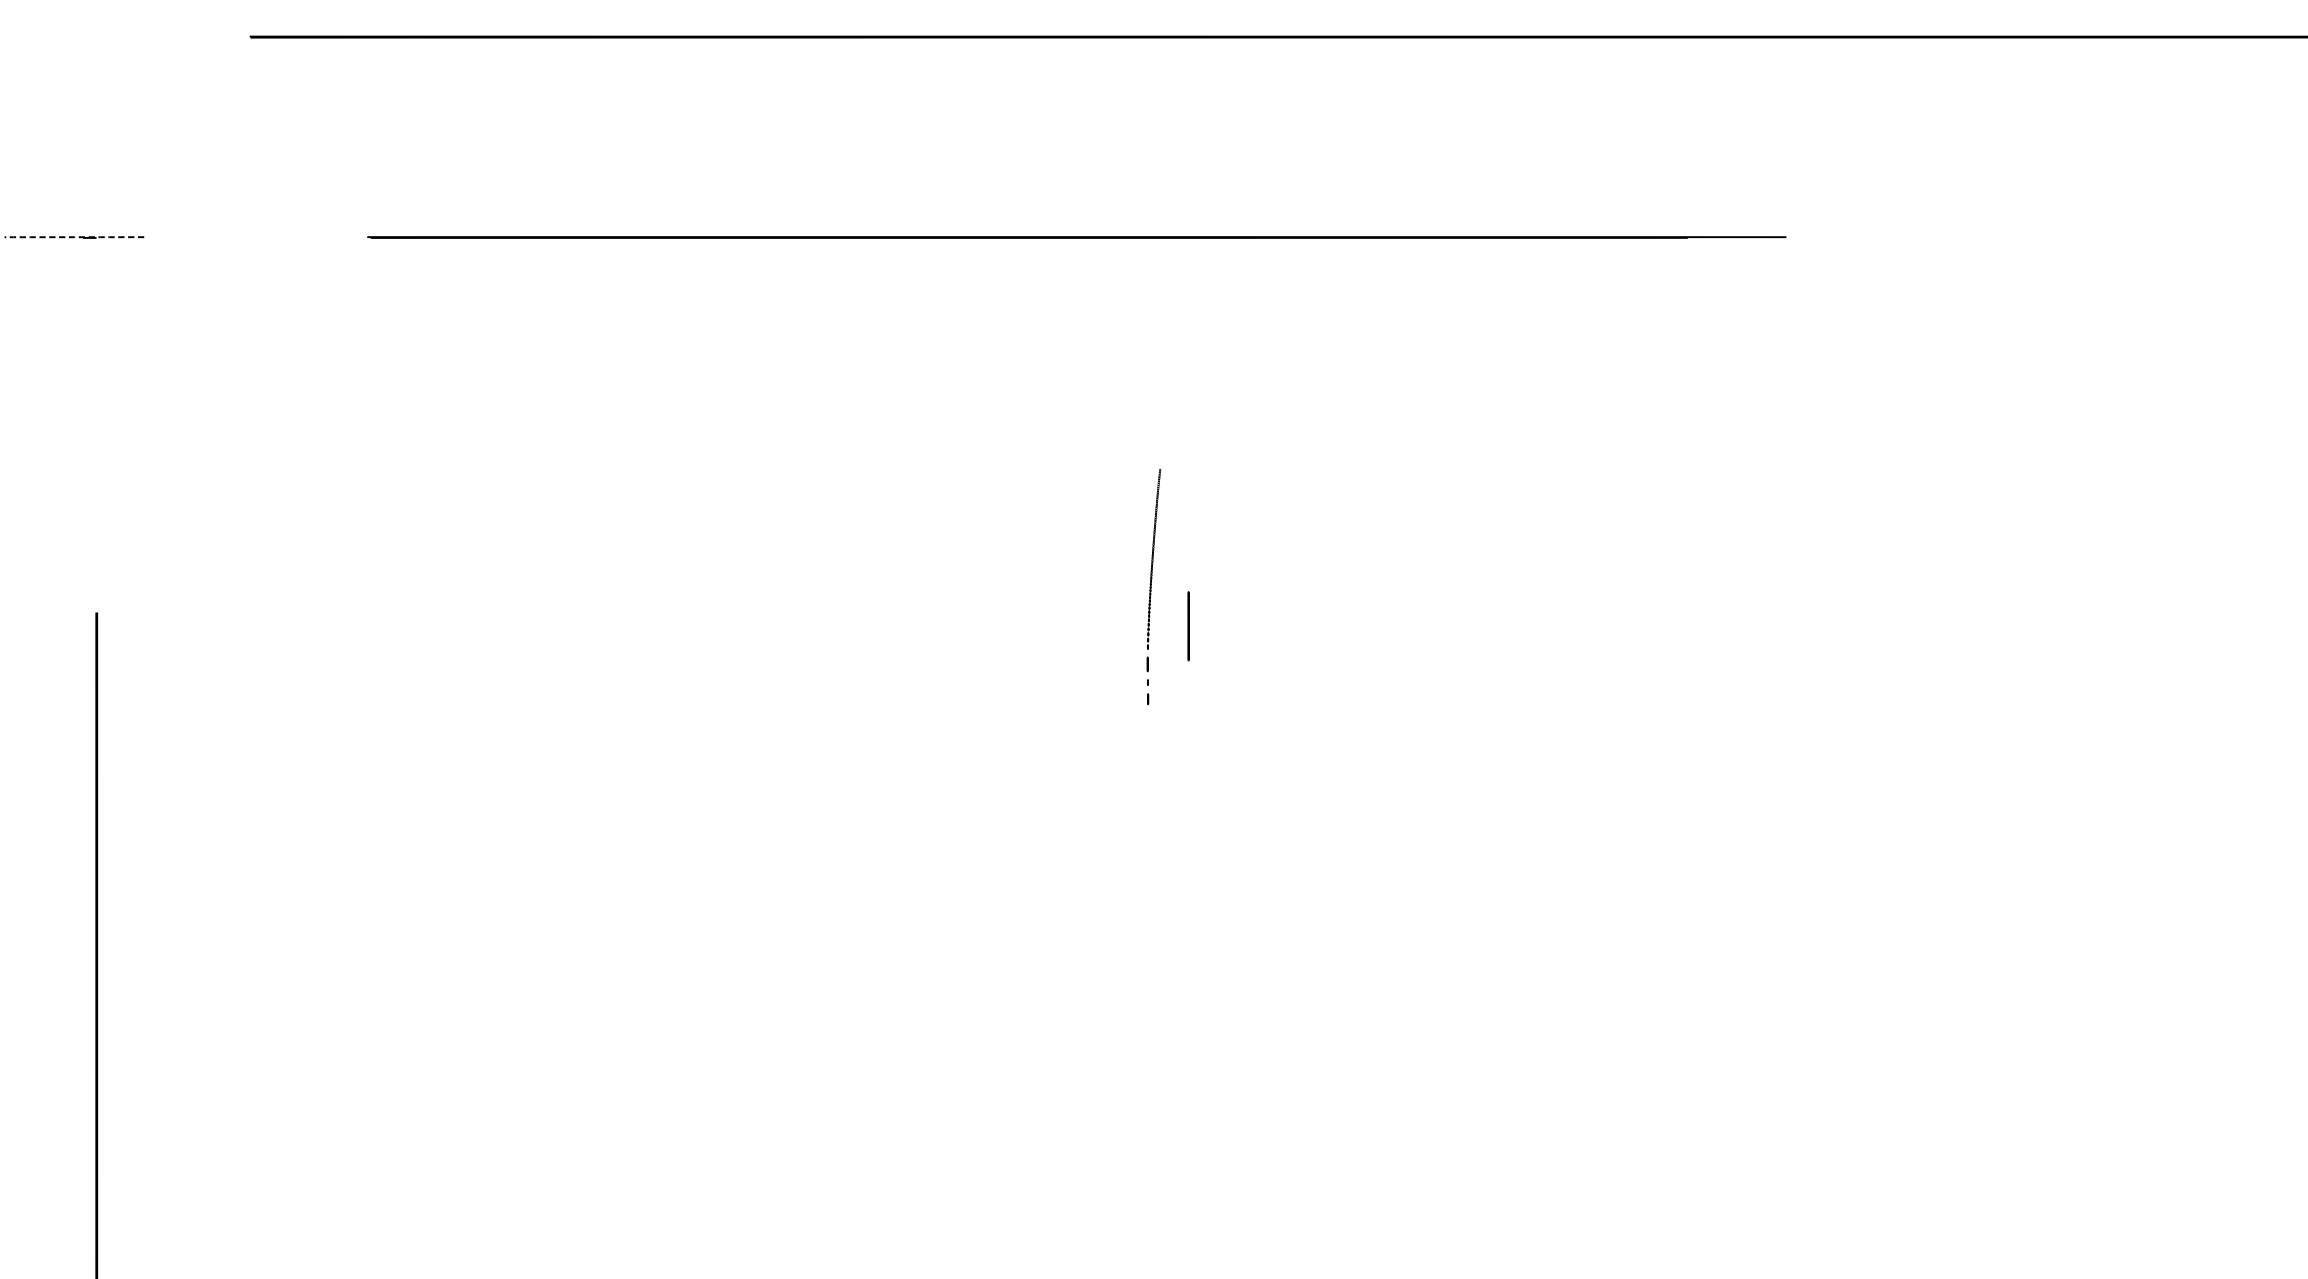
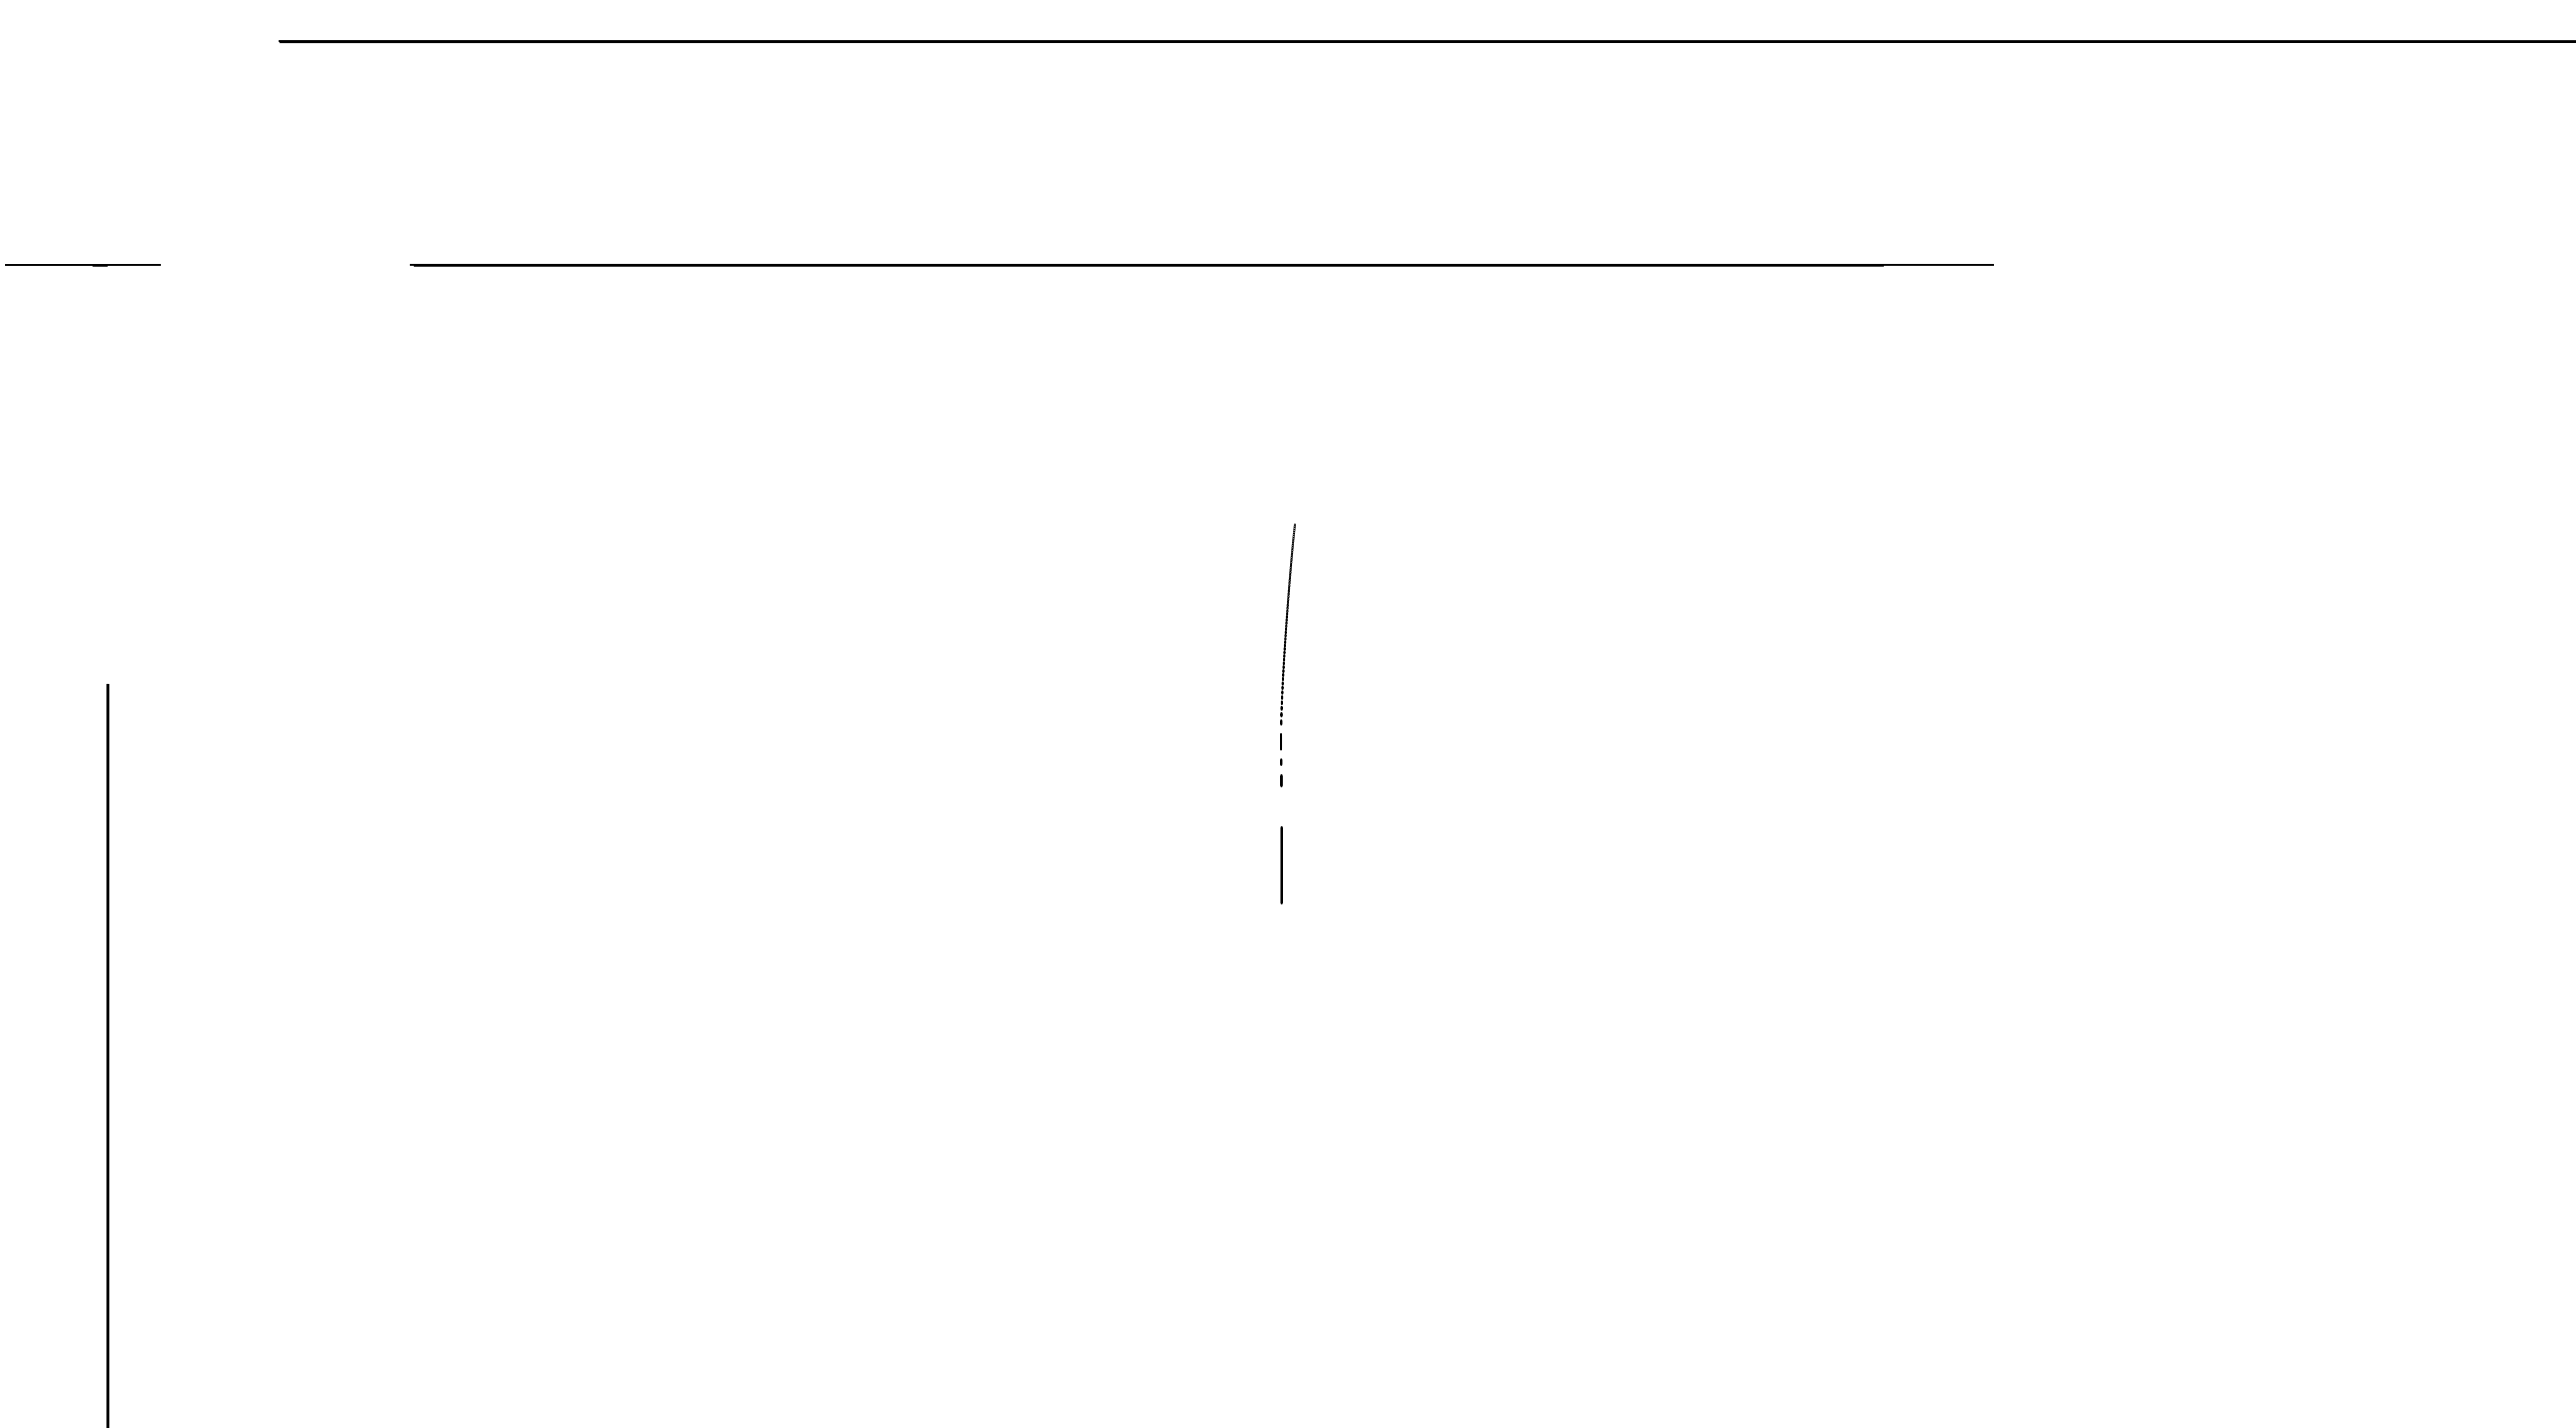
line: (73, 236) -> (82, 264), dashed -> solid
line: (1188, 626) -> (1281, 865), moved

